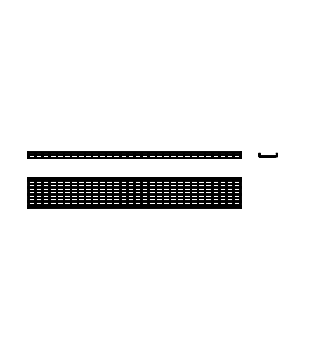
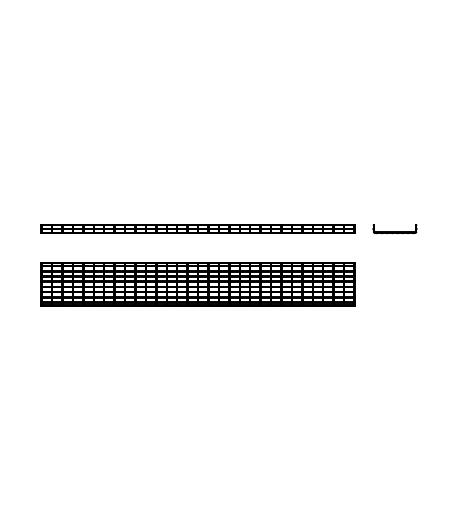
part: (267, 154) -> (394, 227), size x1.67

